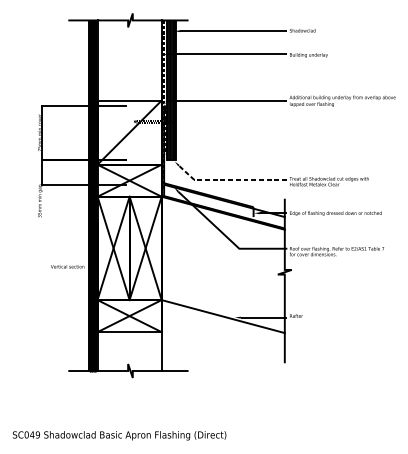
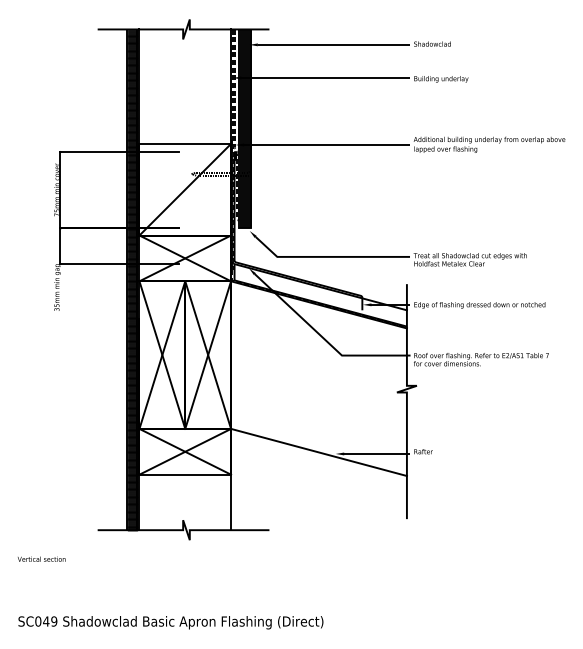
line: (229, 179) -> (328, 256), dashed -> solid
text: (67, 266) -> (41, 558), moved

